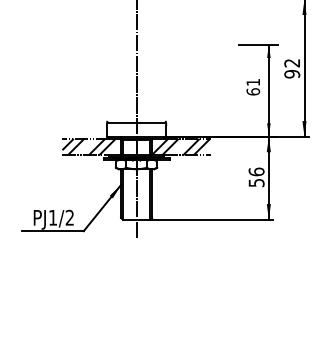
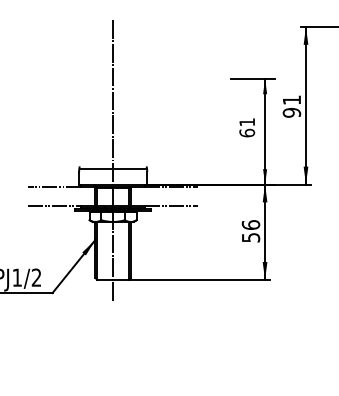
text: (291, 63) -> (291, 100), 92 -> 91
hatch: (91, 146) -> (61, 195), removed
hatch: (181, 146) -> (164, 195), removed

